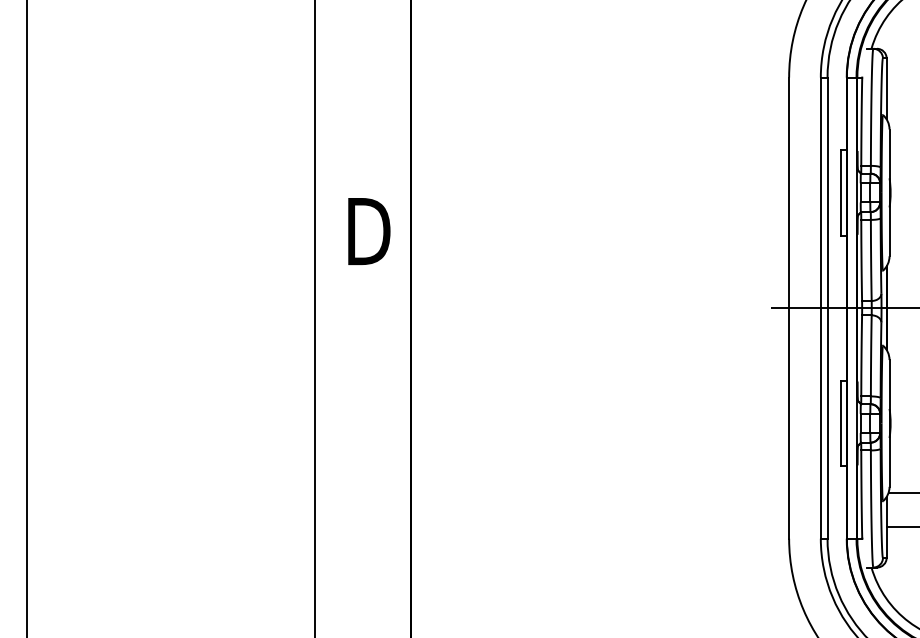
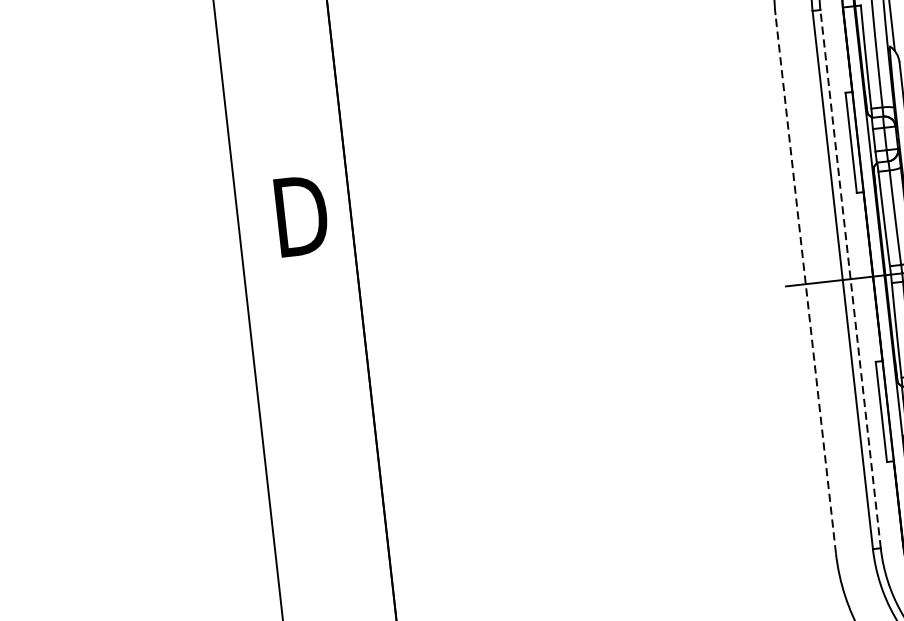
text: (369, 231) -> (302, 215), moved
line: (789, 308) -> (806, 284), solid -> dashed
line: (827, 308) -> (850, 279), solid -> dashed

